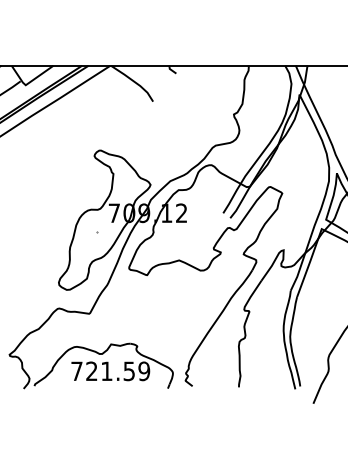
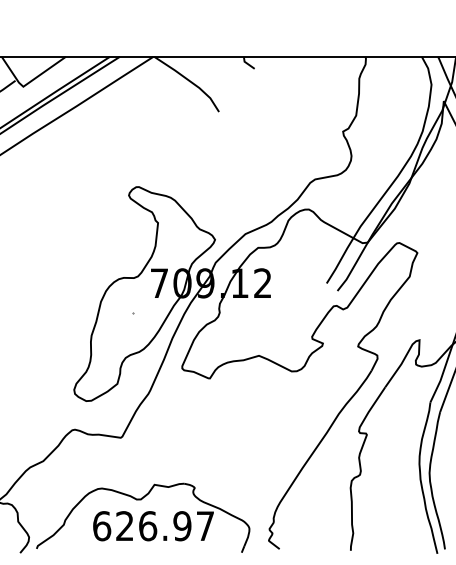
text: (110, 371) -> (153, 526), 721.59 -> 626.97

